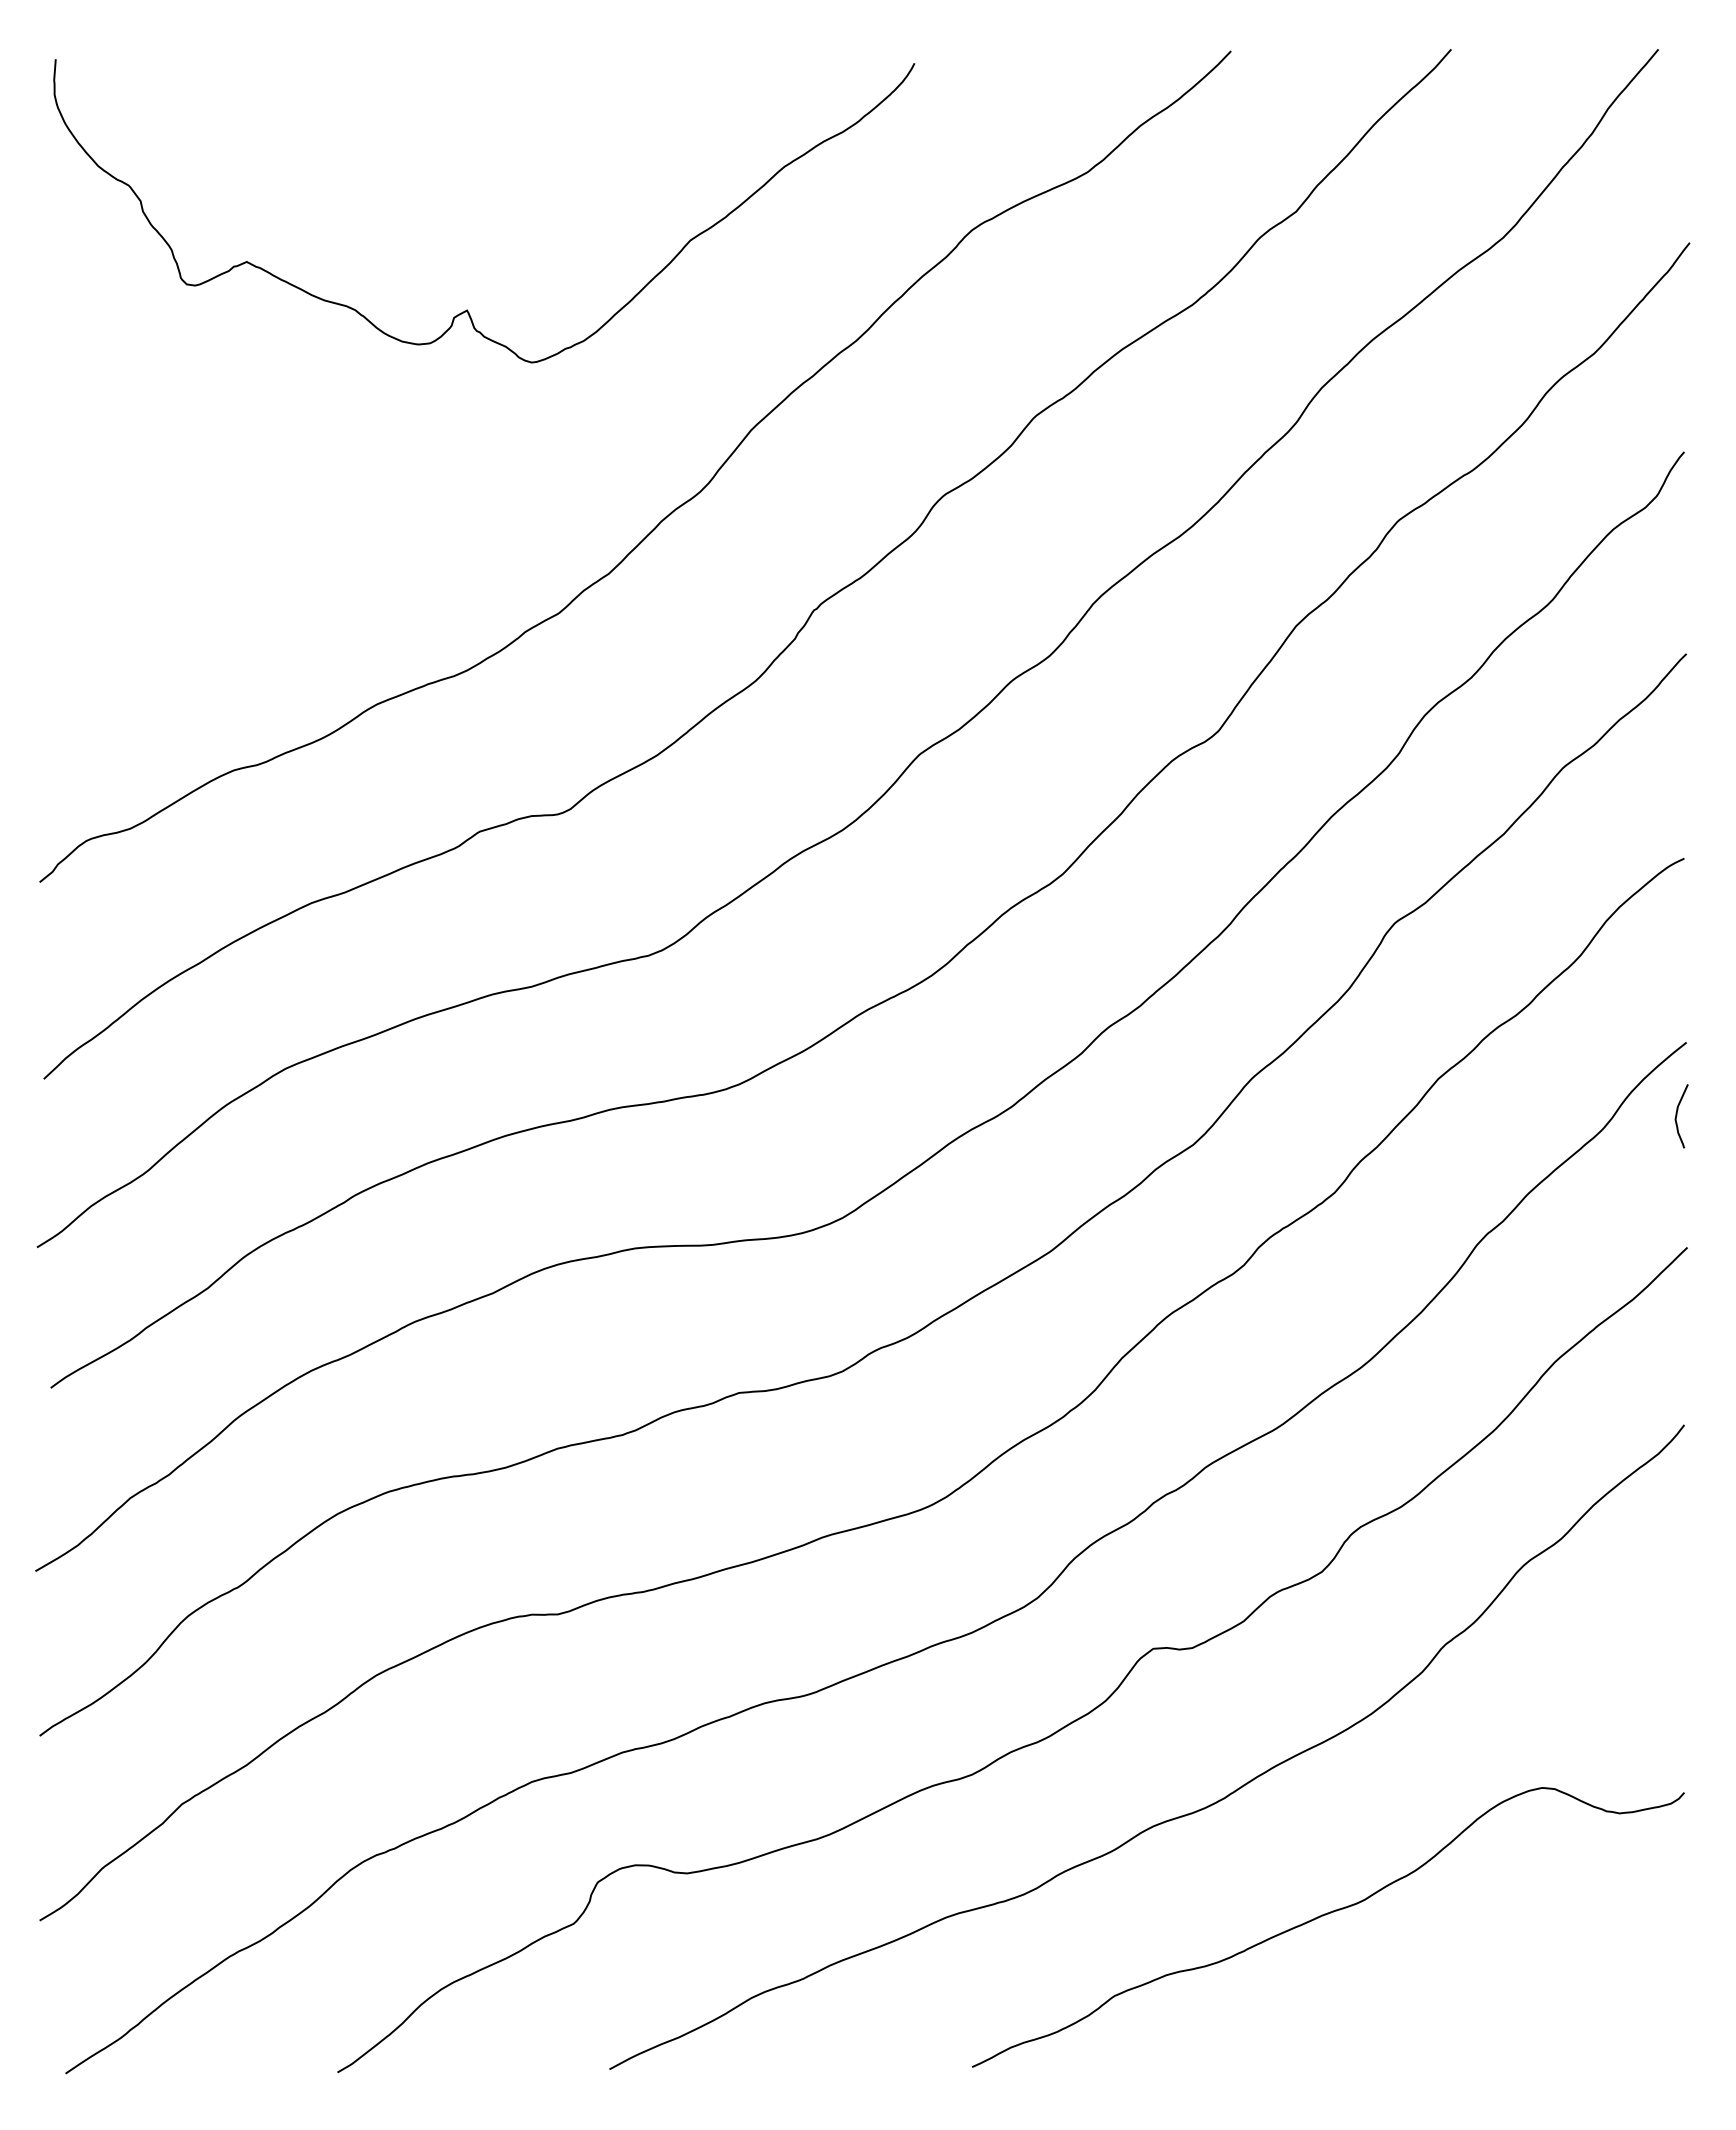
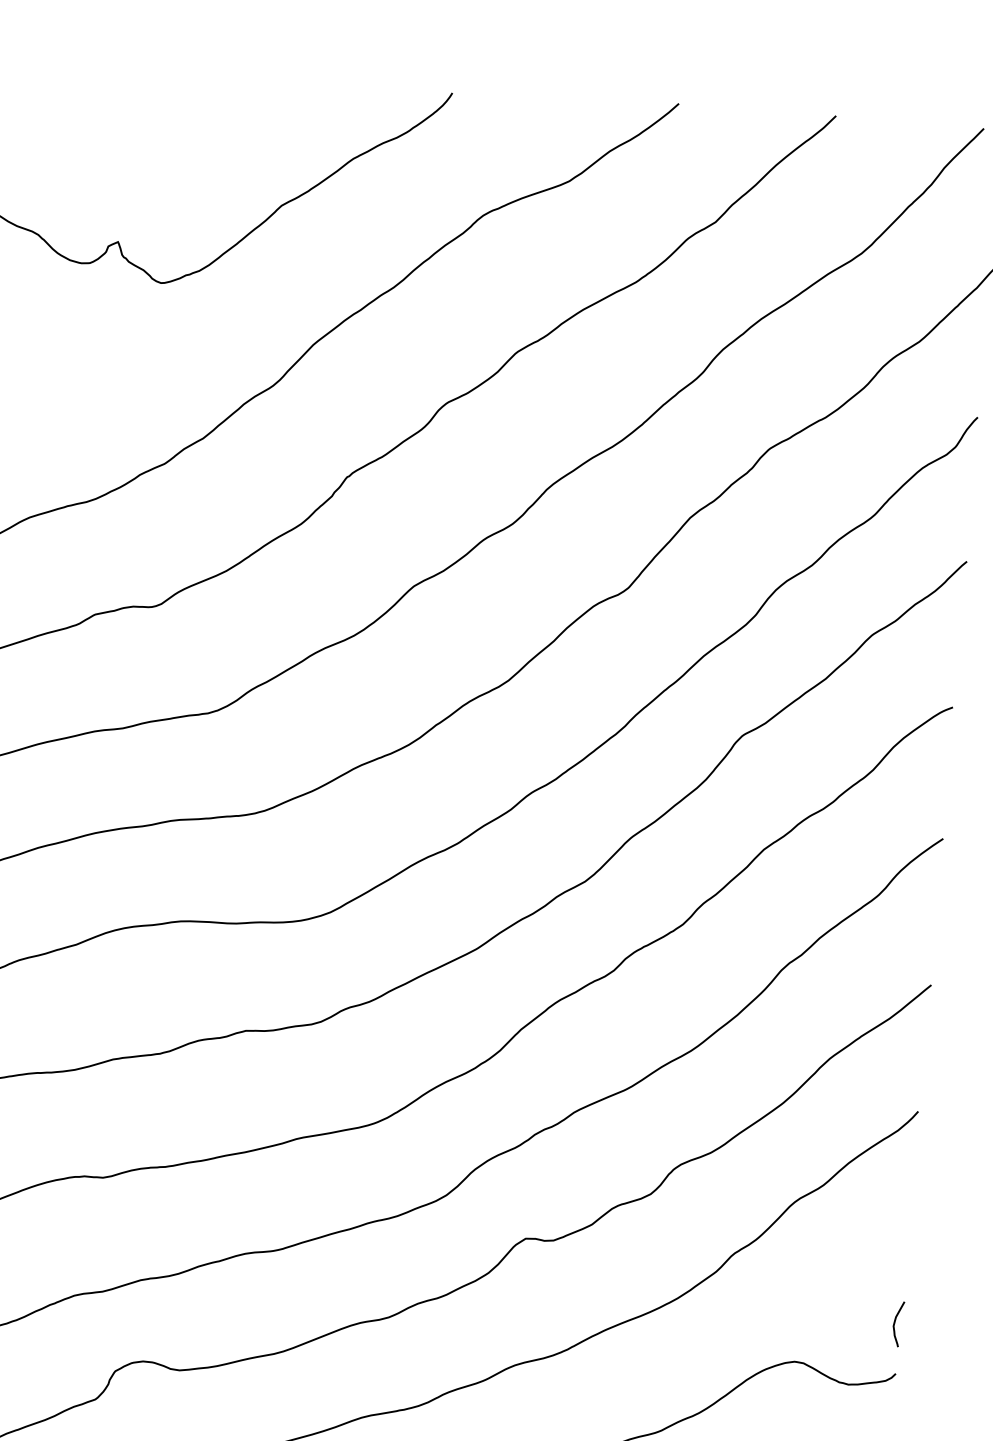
curve: (1677, 1115) -> (895, 1323), moved

